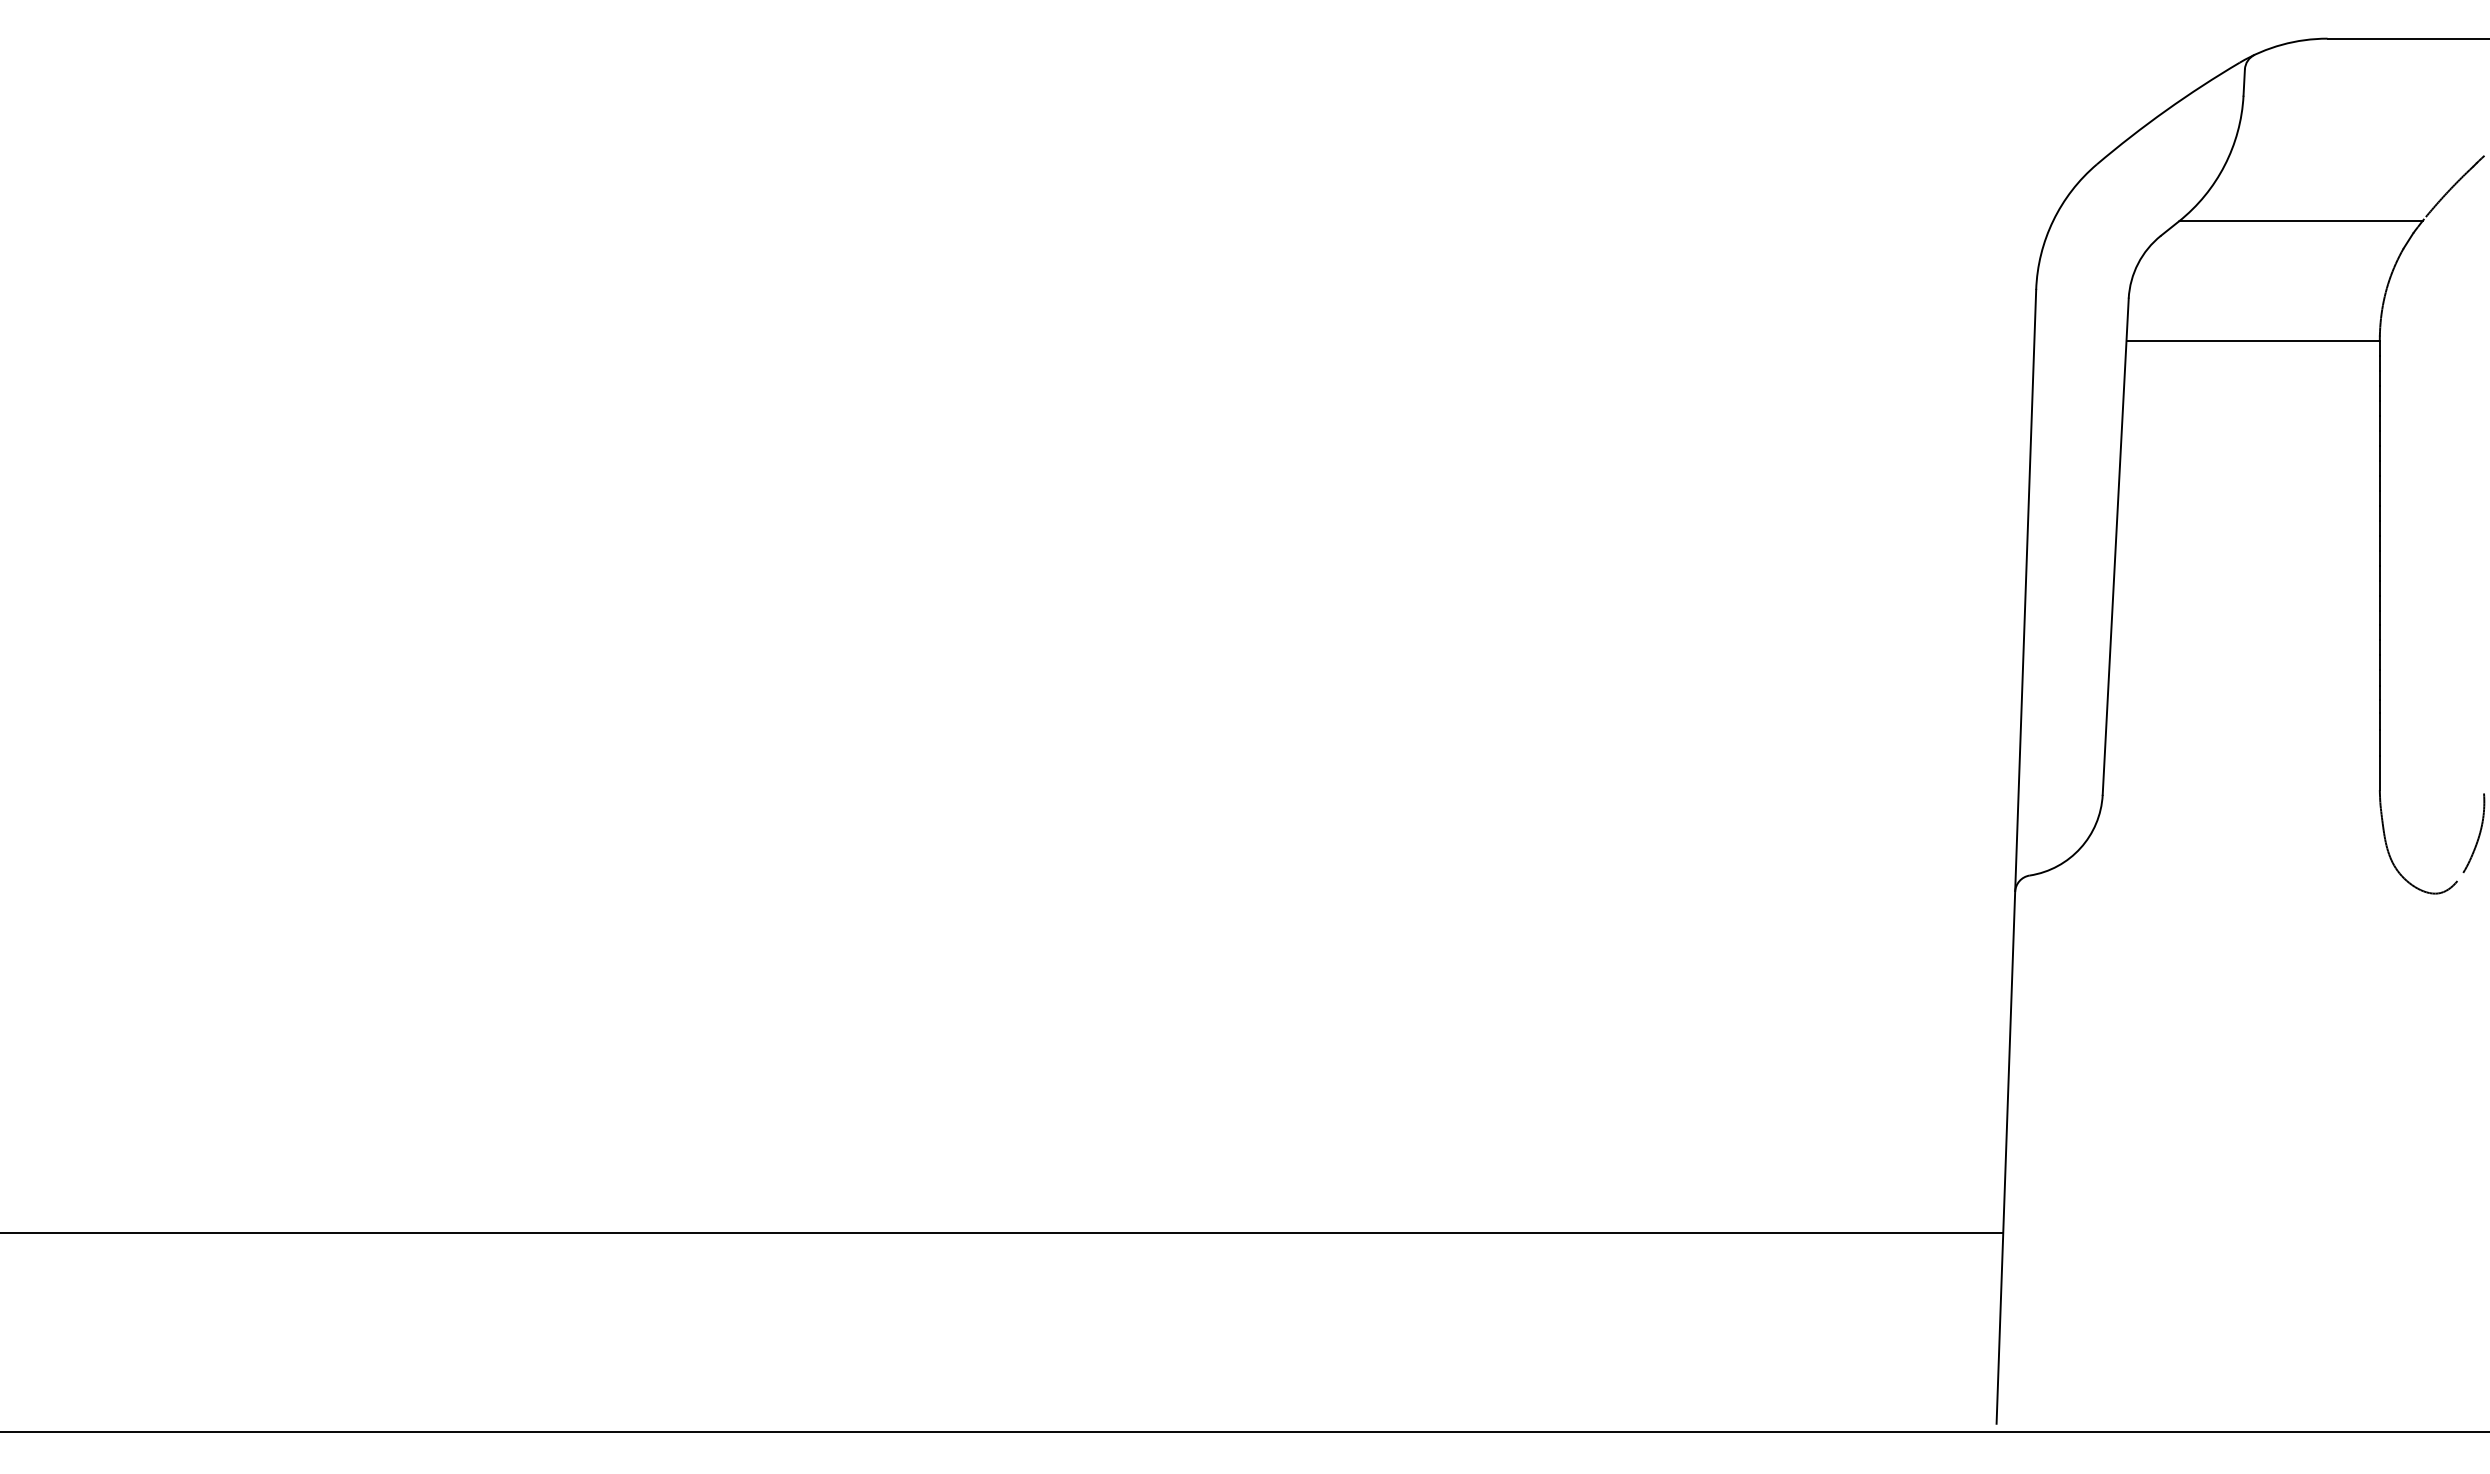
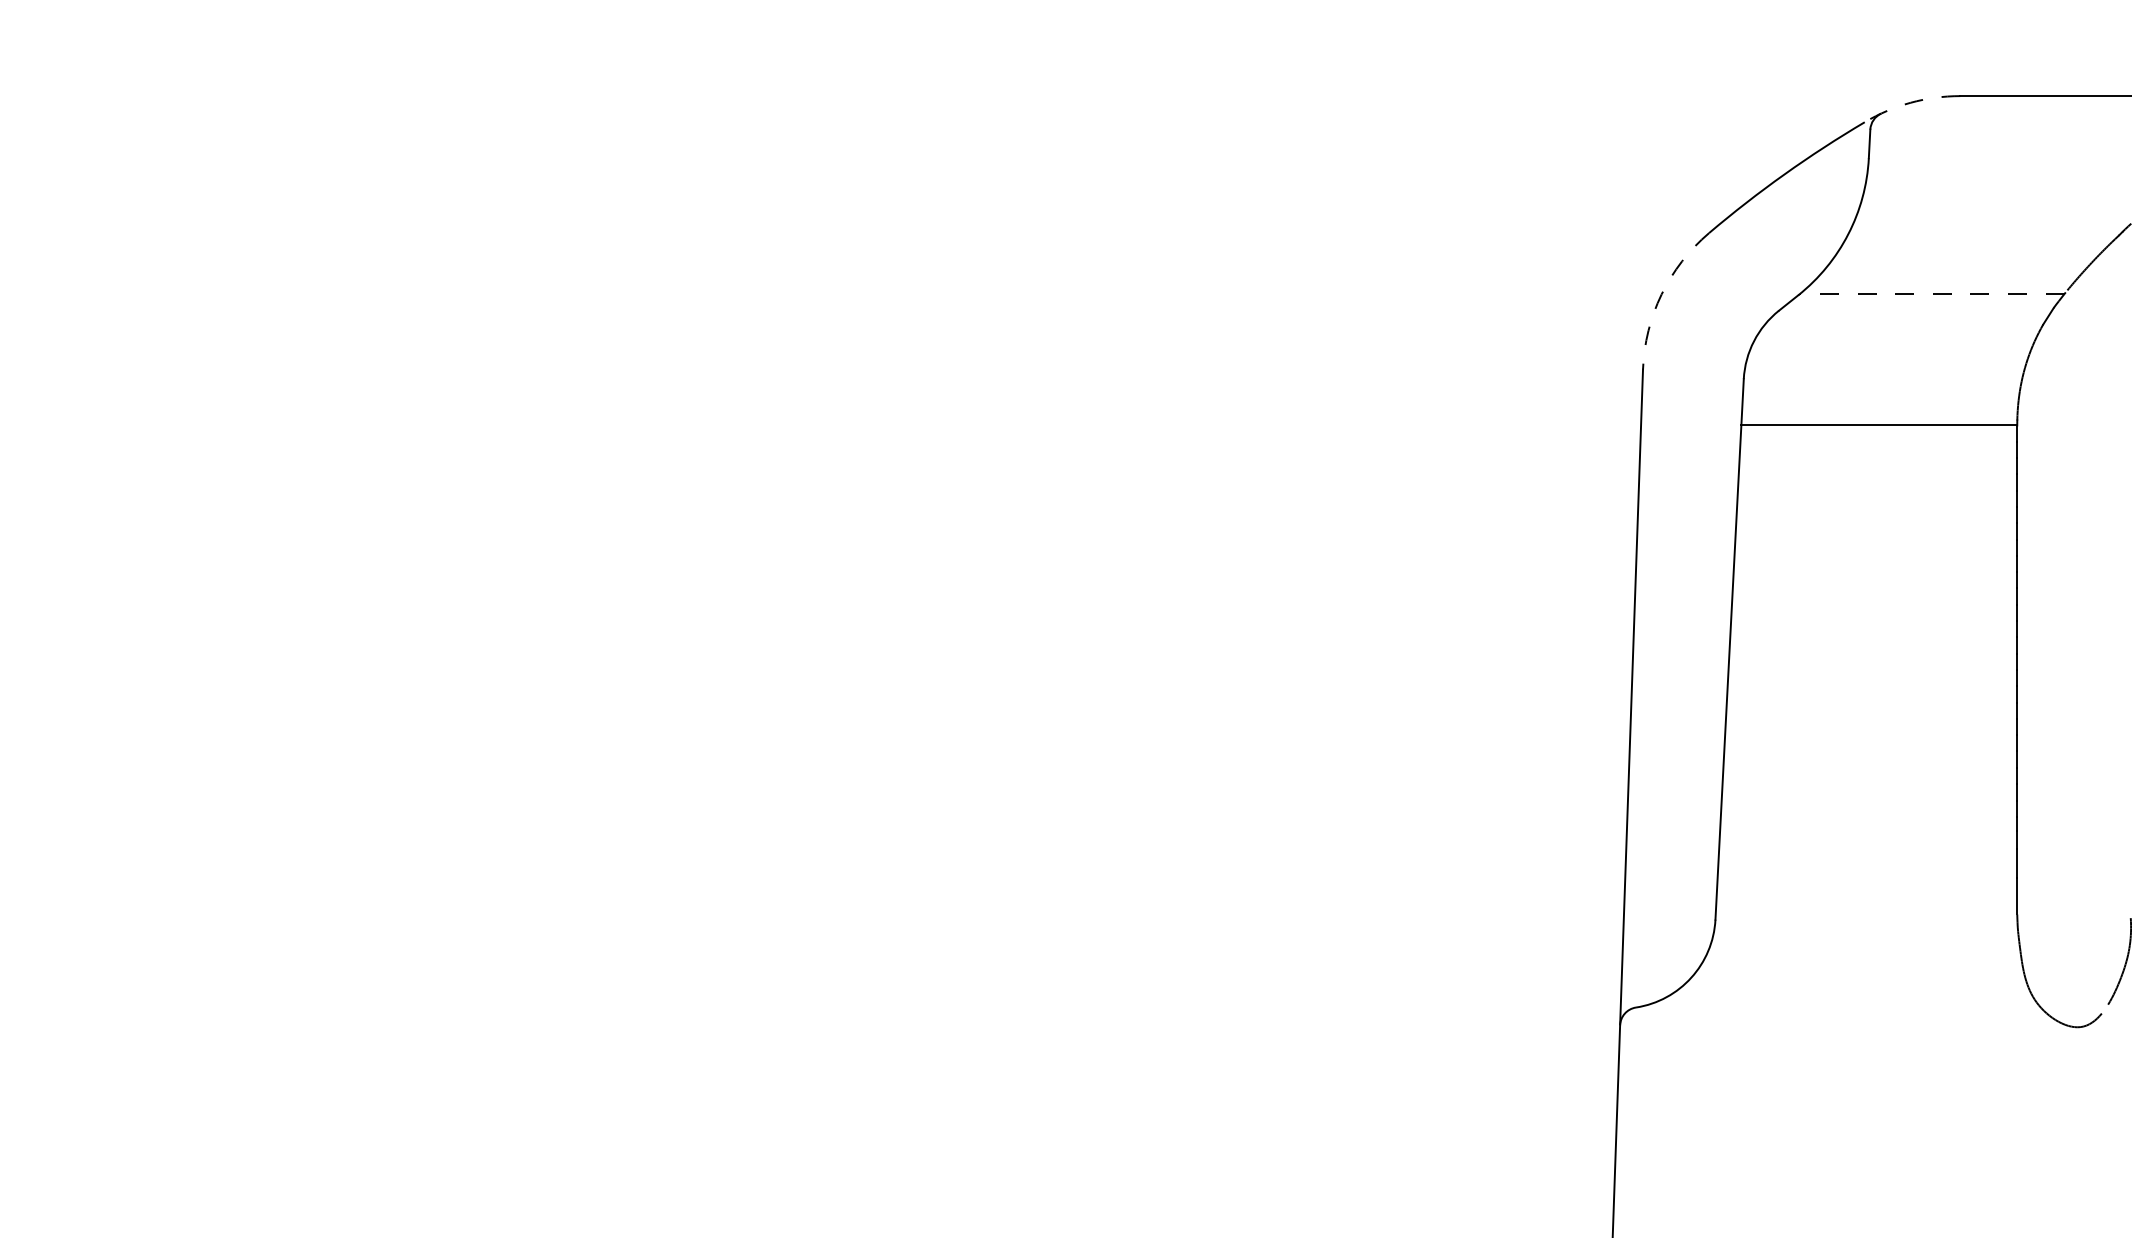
arc: (2282, 44) -> (1911, 102), solid -> dashed
arc: (2053, 220) -> (1661, 294), solid -> dashed
line: (2301, 220) -> (1931, 294), solid -> dashed

